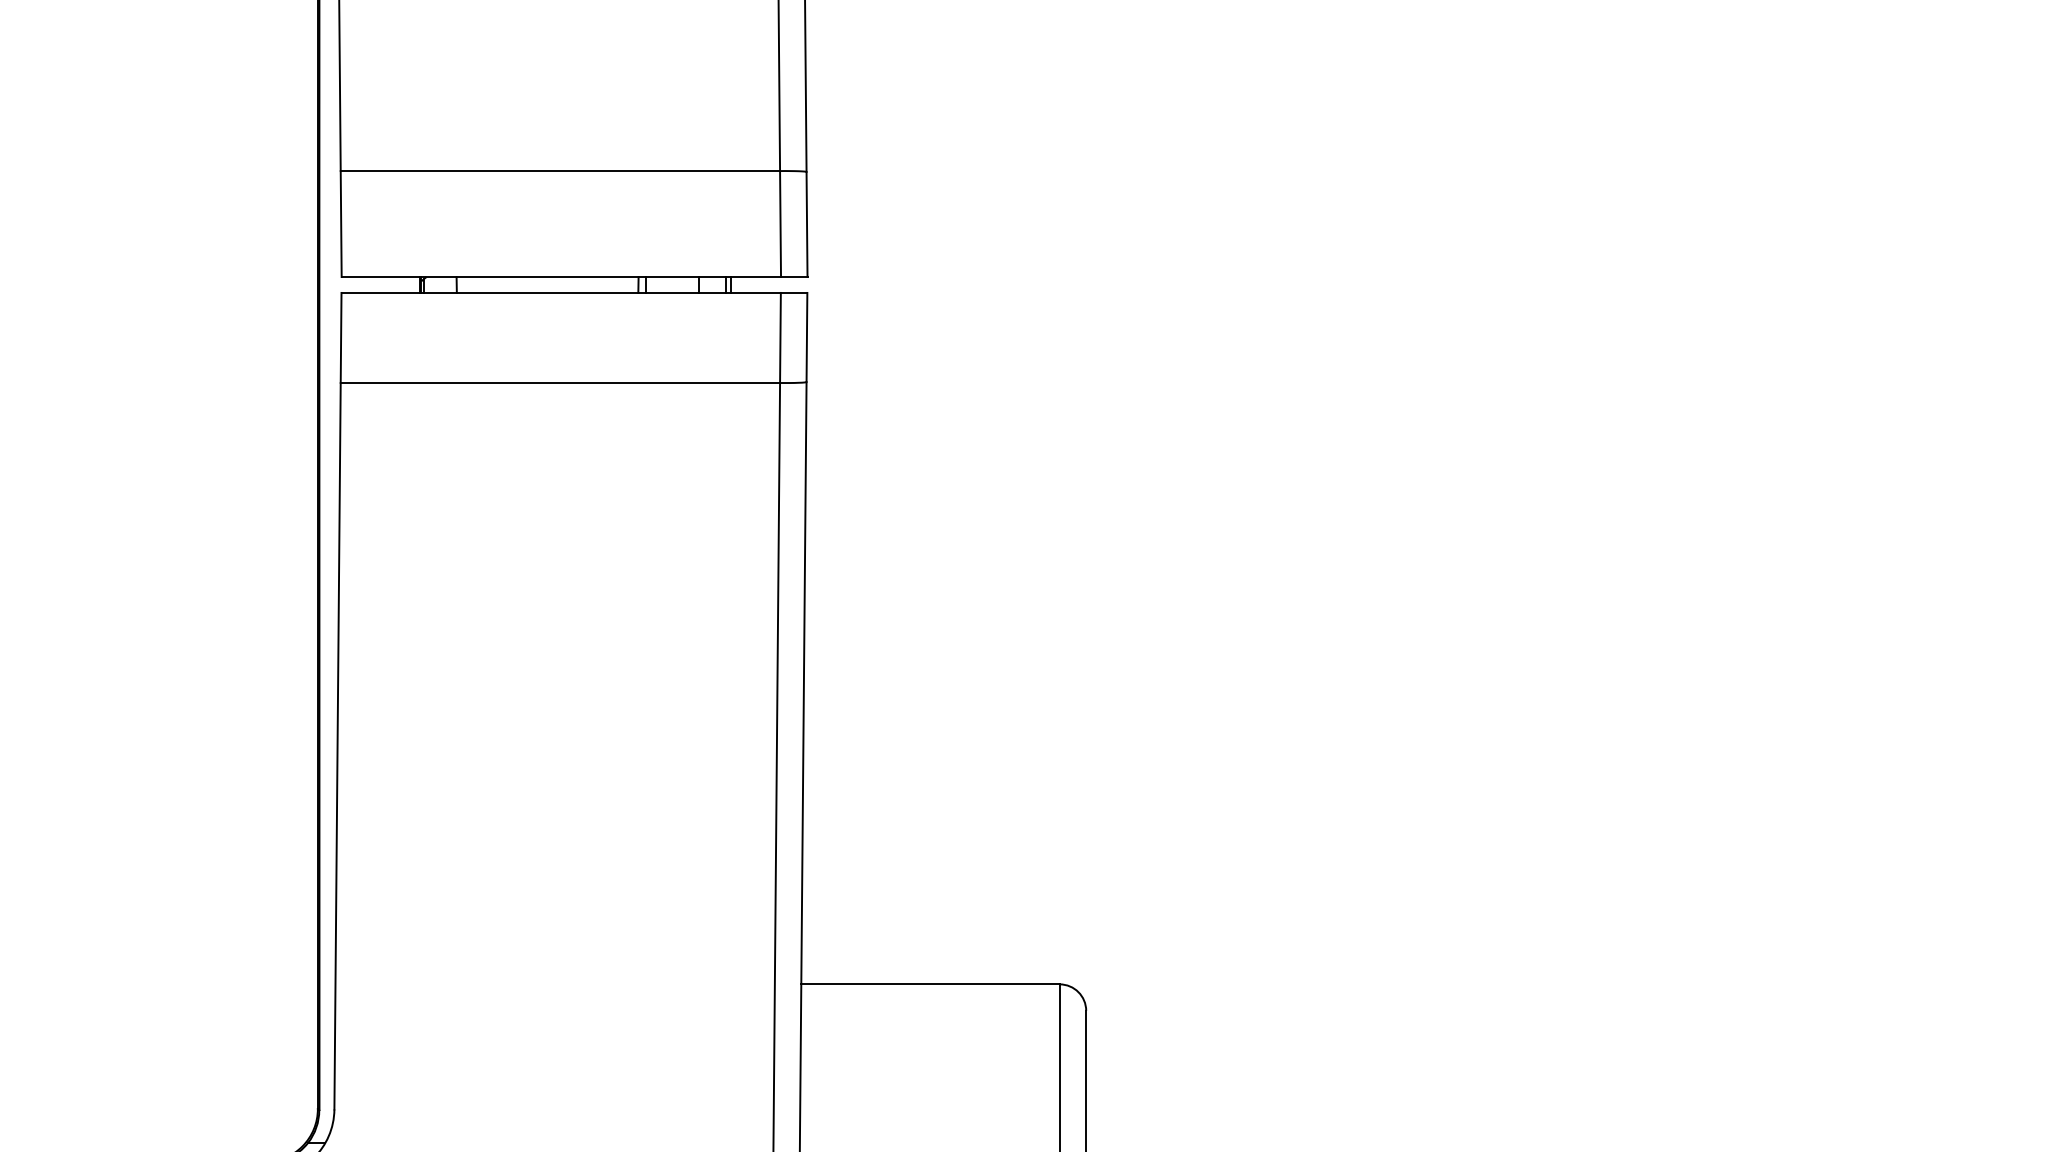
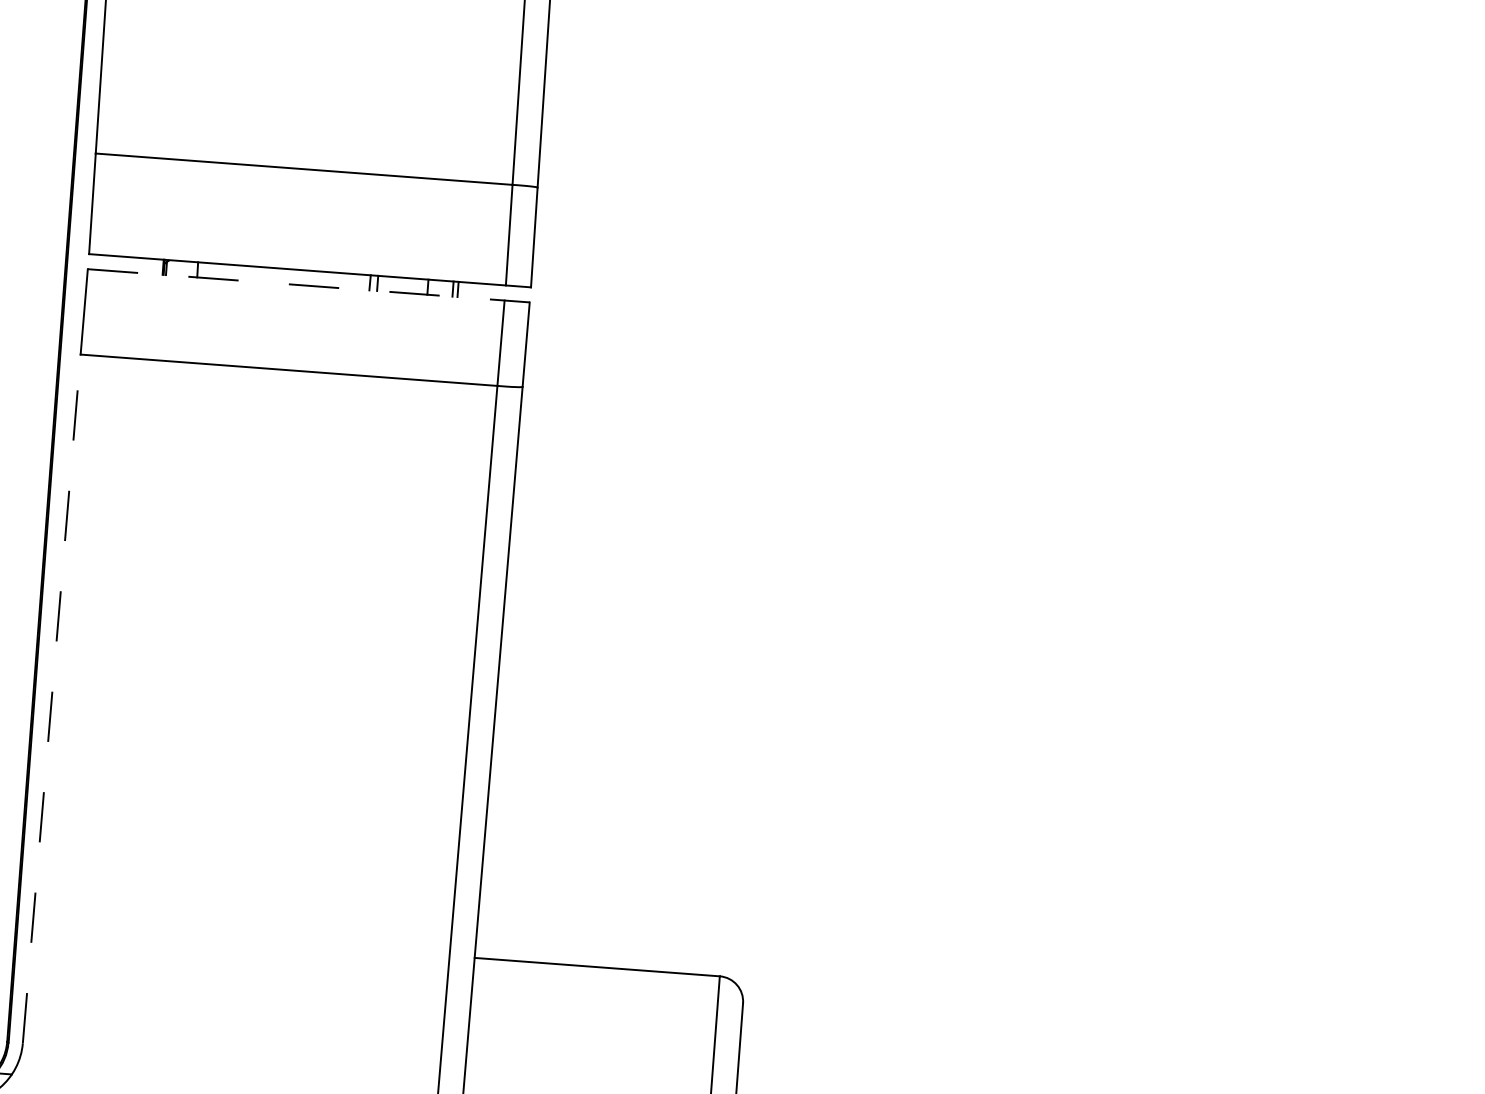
line: (574, 292) -> (308, 285), solid -> dashed
line: (337, 745) -> (51, 698), solid -> dashed

